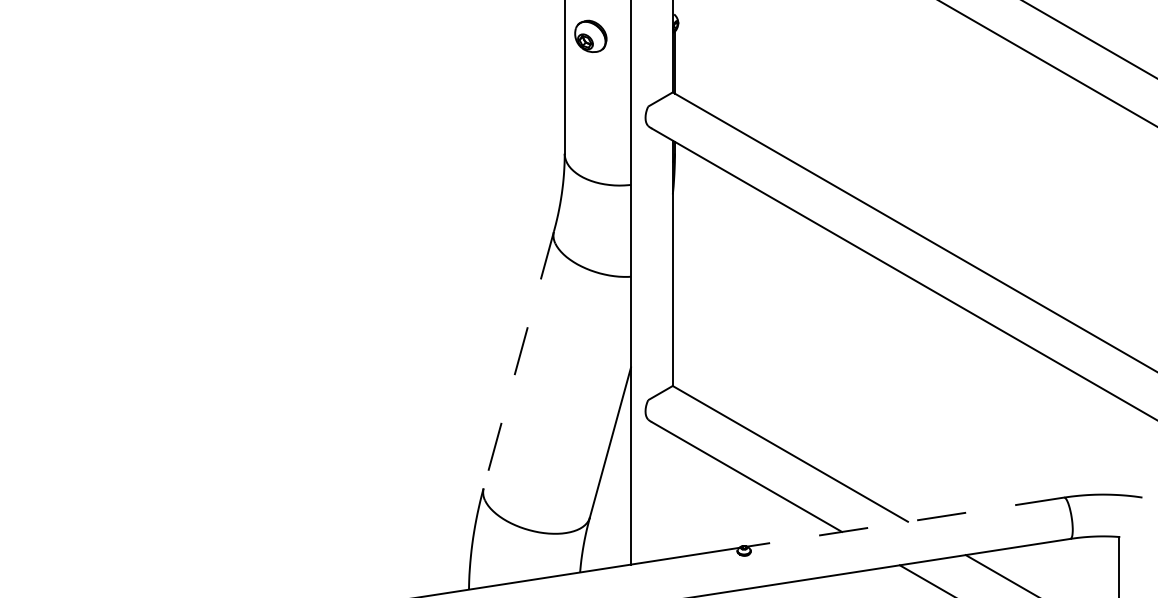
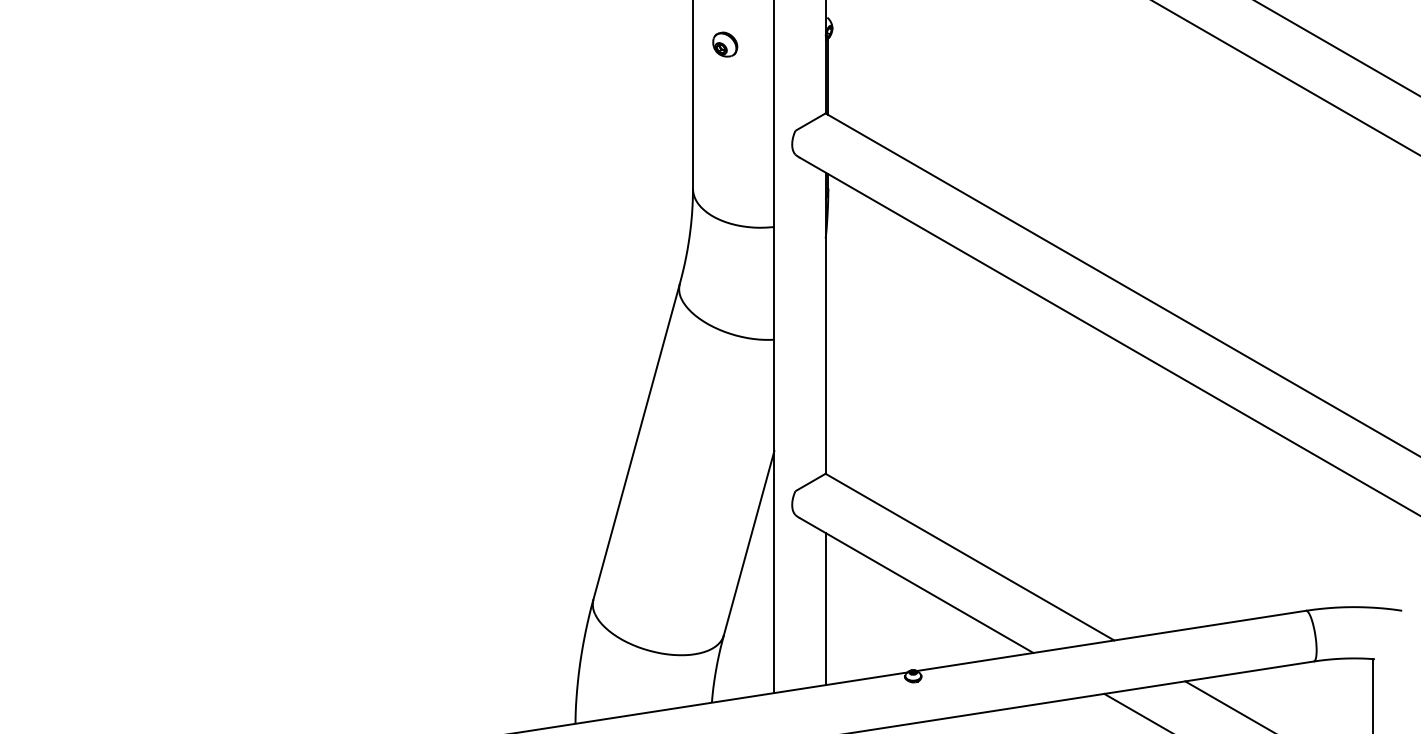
part: (591, 36) -> (725, 44), size x0.62
line: (518, 360) -> (636, 442), dashed -> solid
line: (672, 495) -> (825, 608), added
line: (905, 521) -> (1111, 640), dashed -> solid

